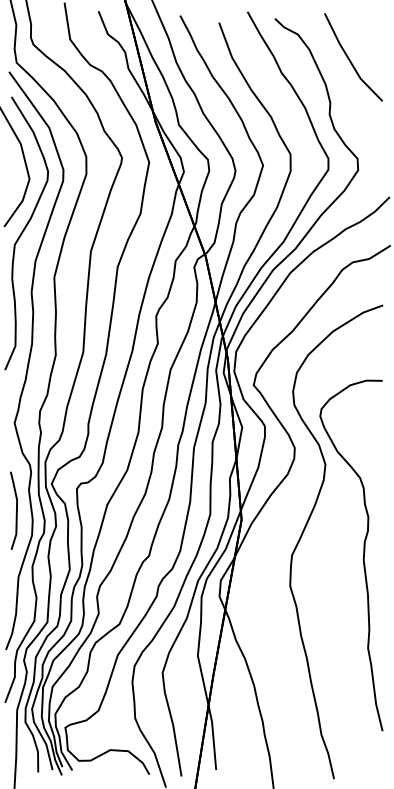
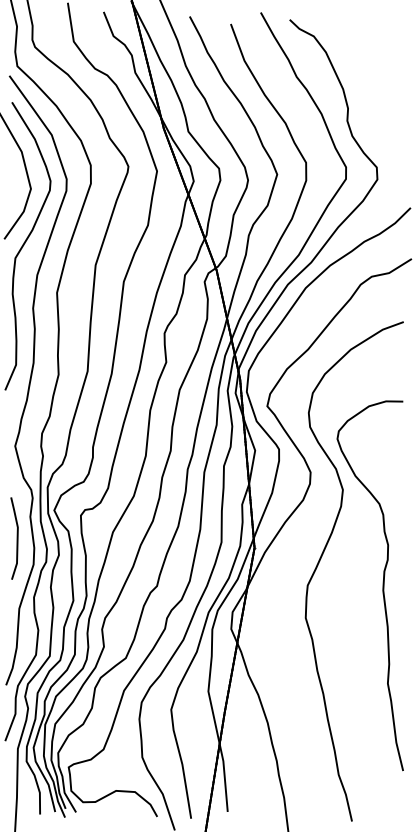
line: (349, 58) -> (368, 61), removed

